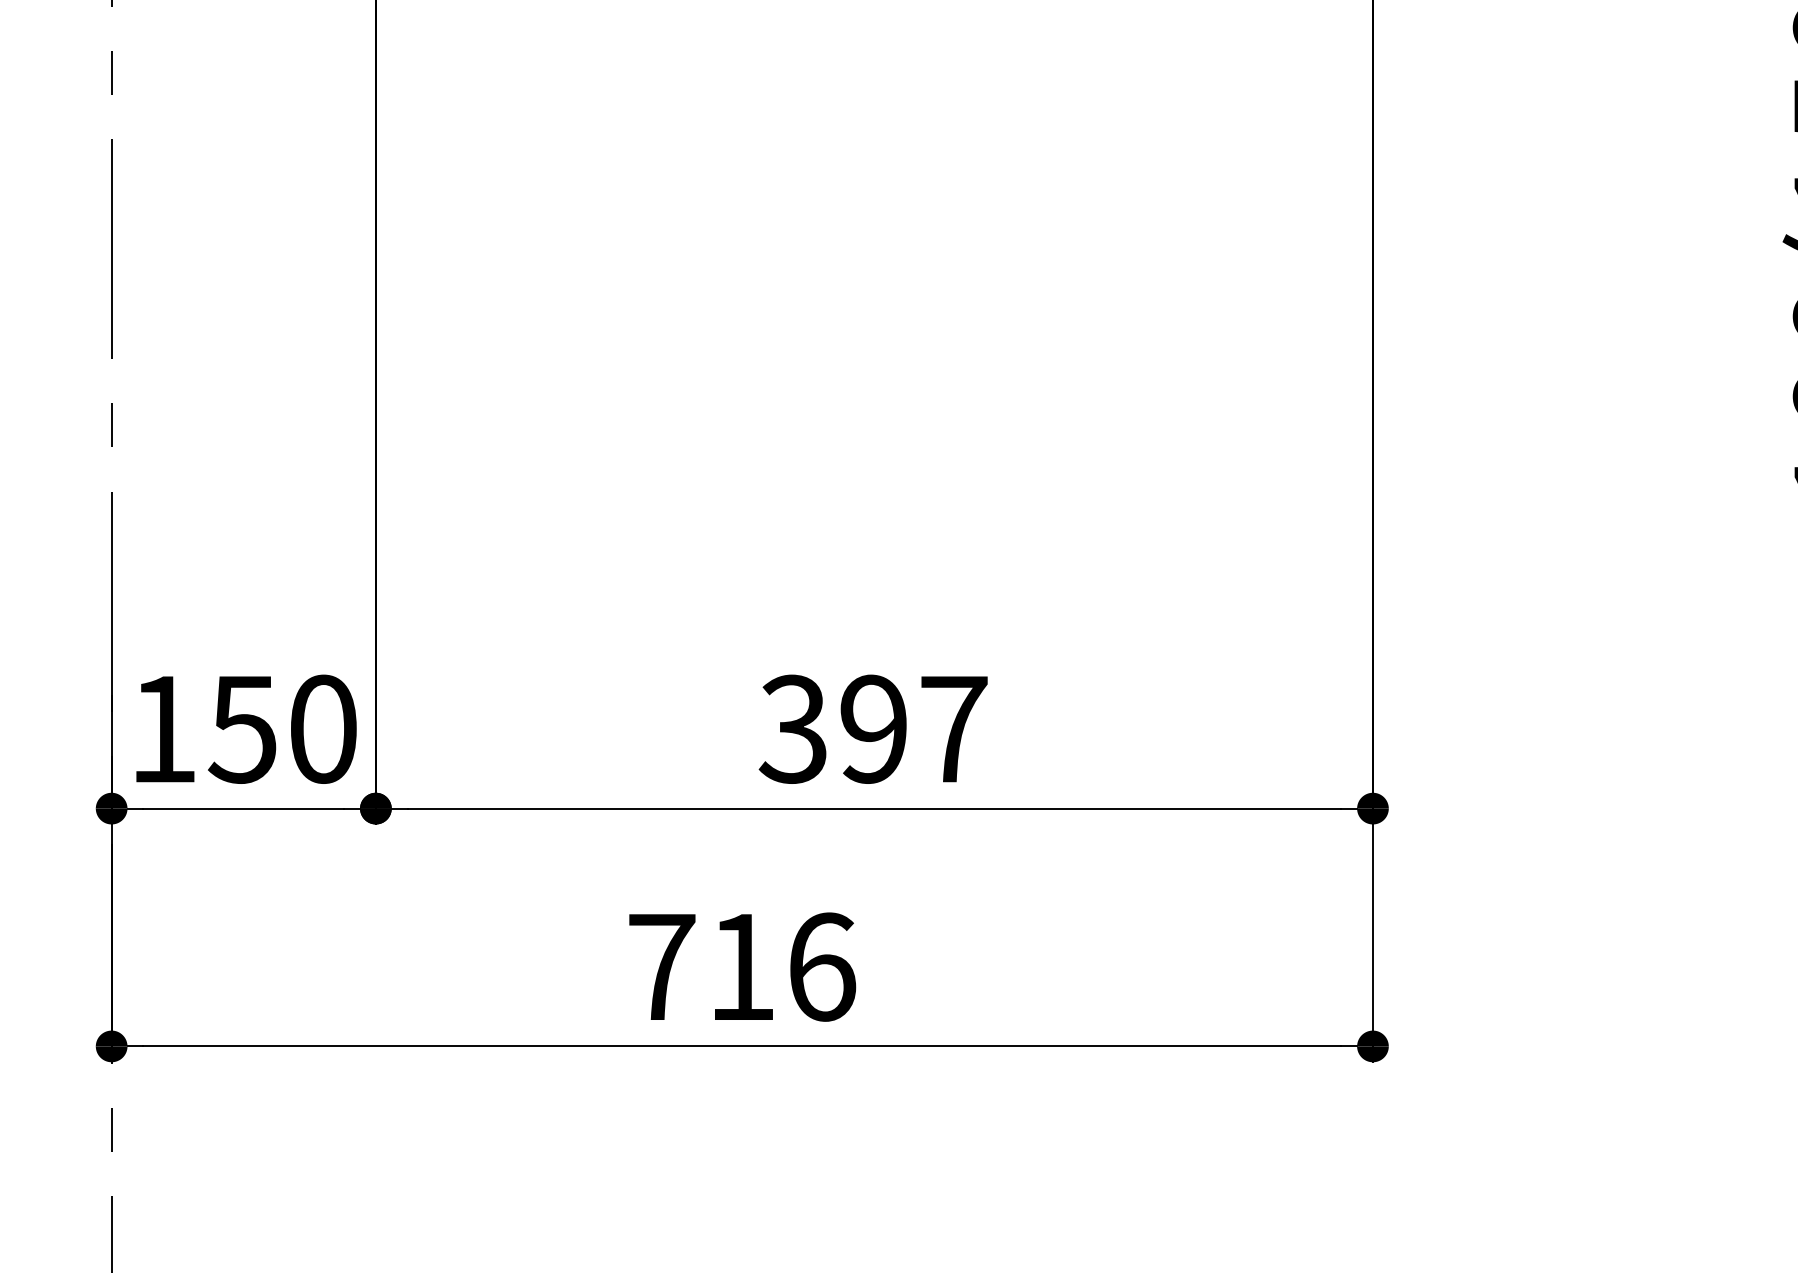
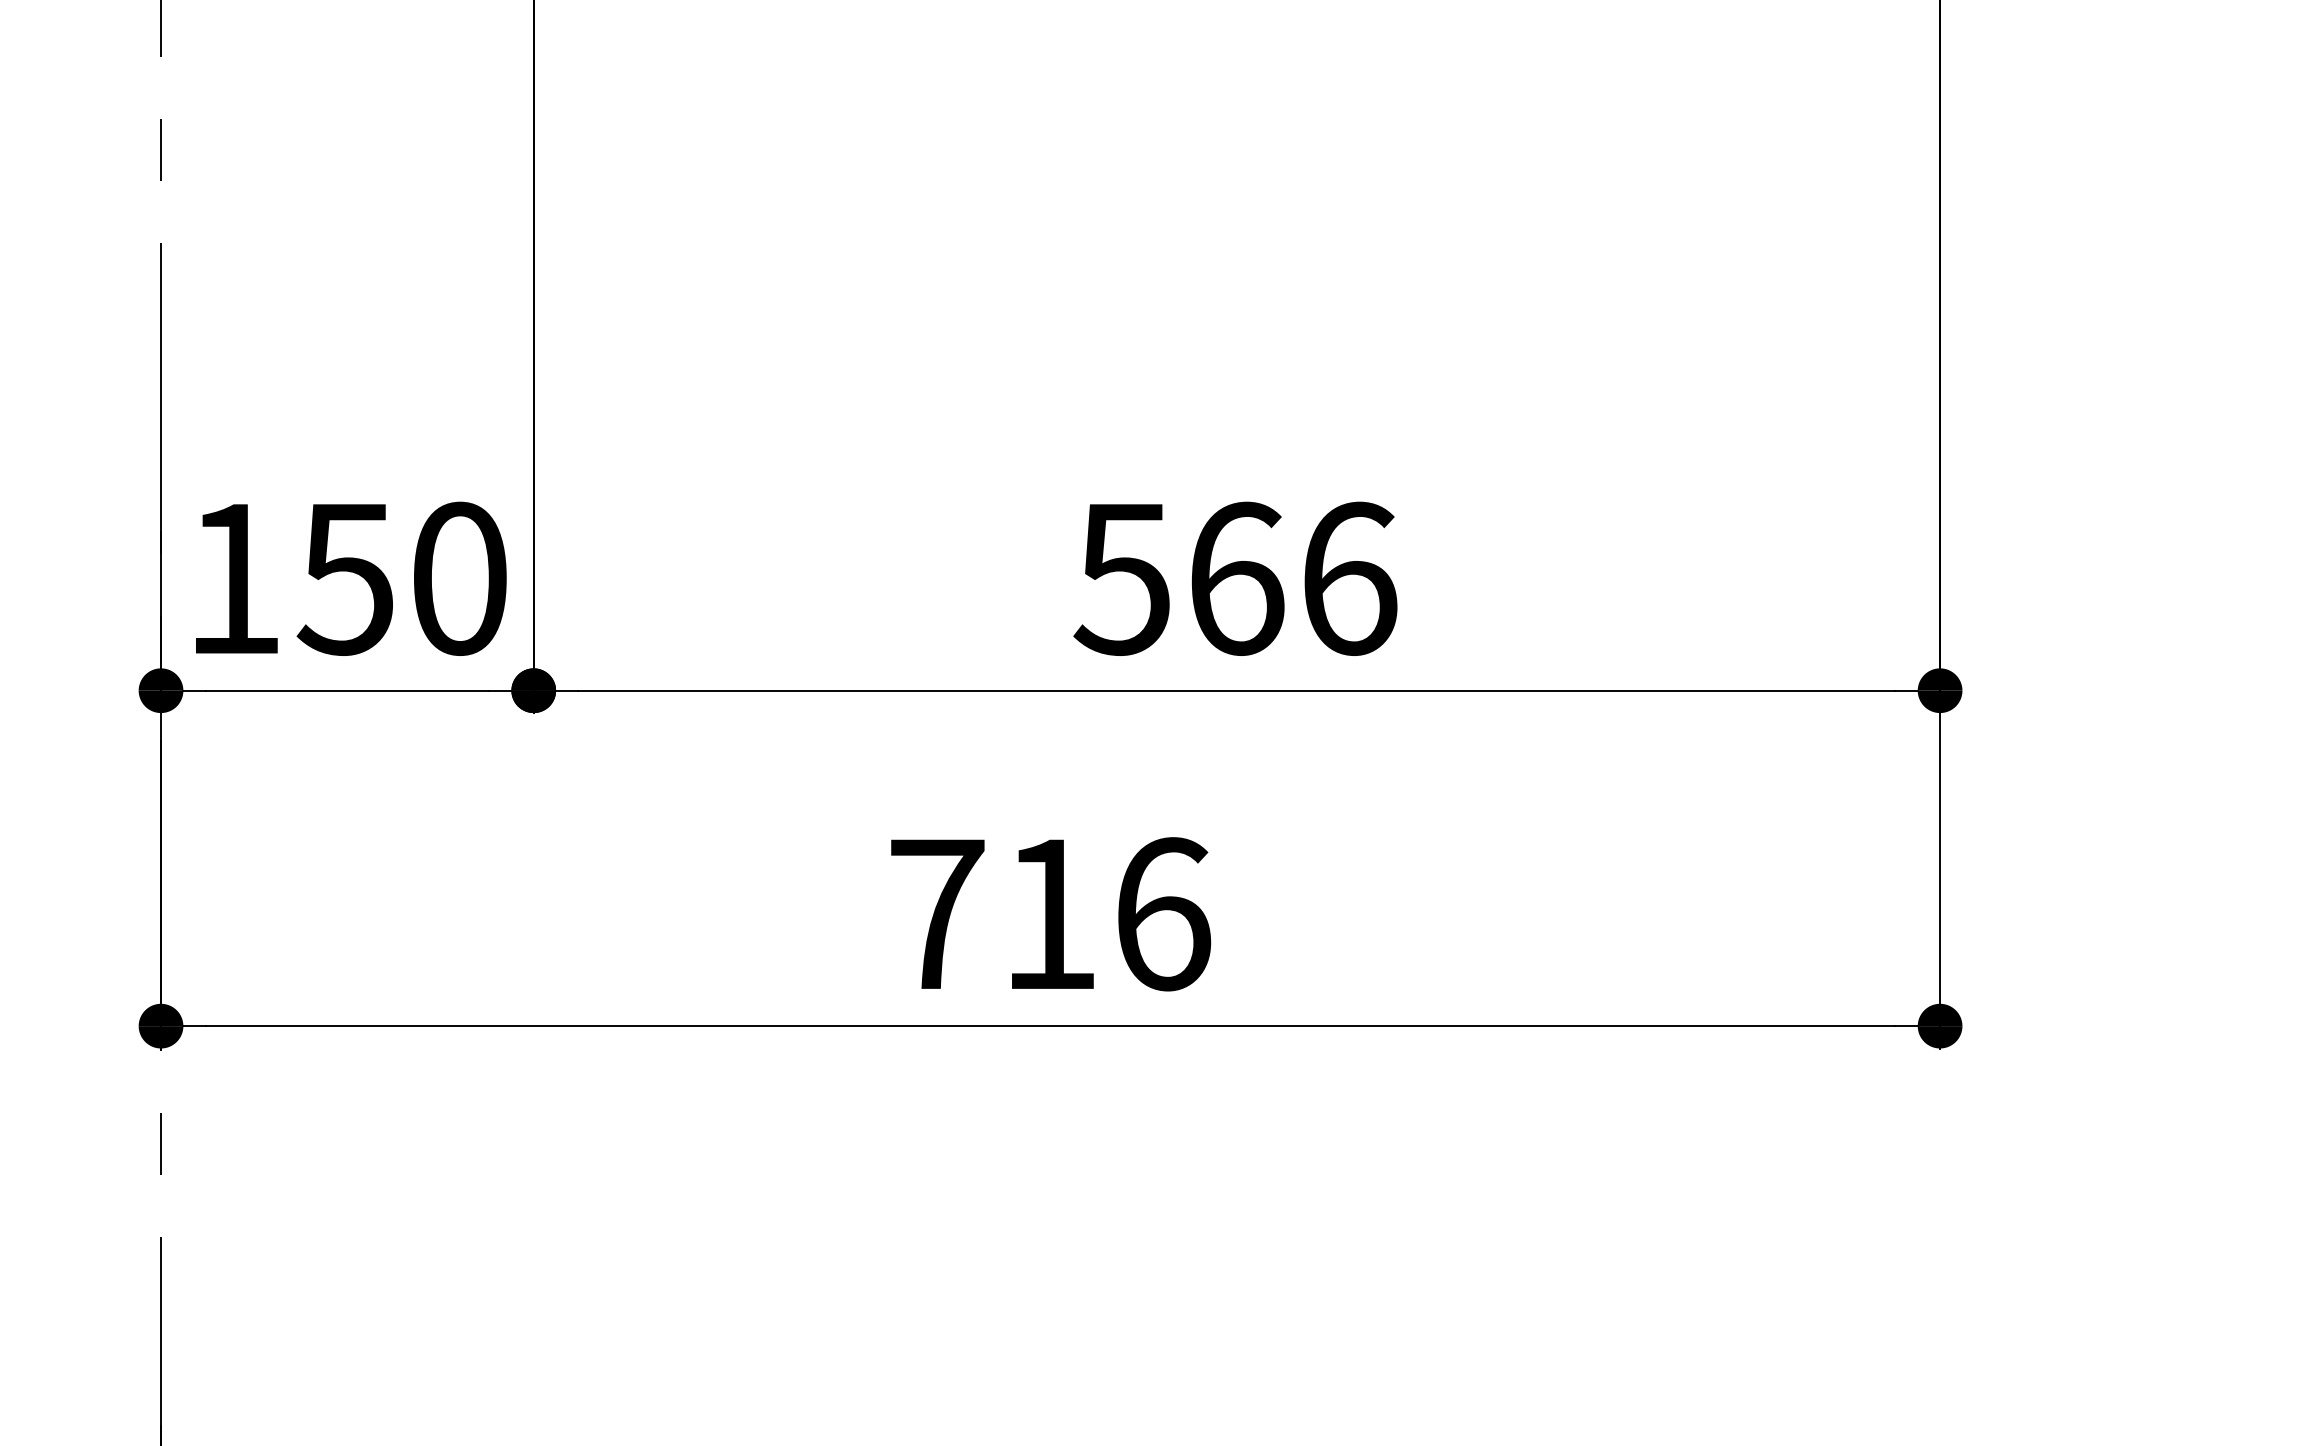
text: (873, 728) -> (1235, 577), 397 -> 566

